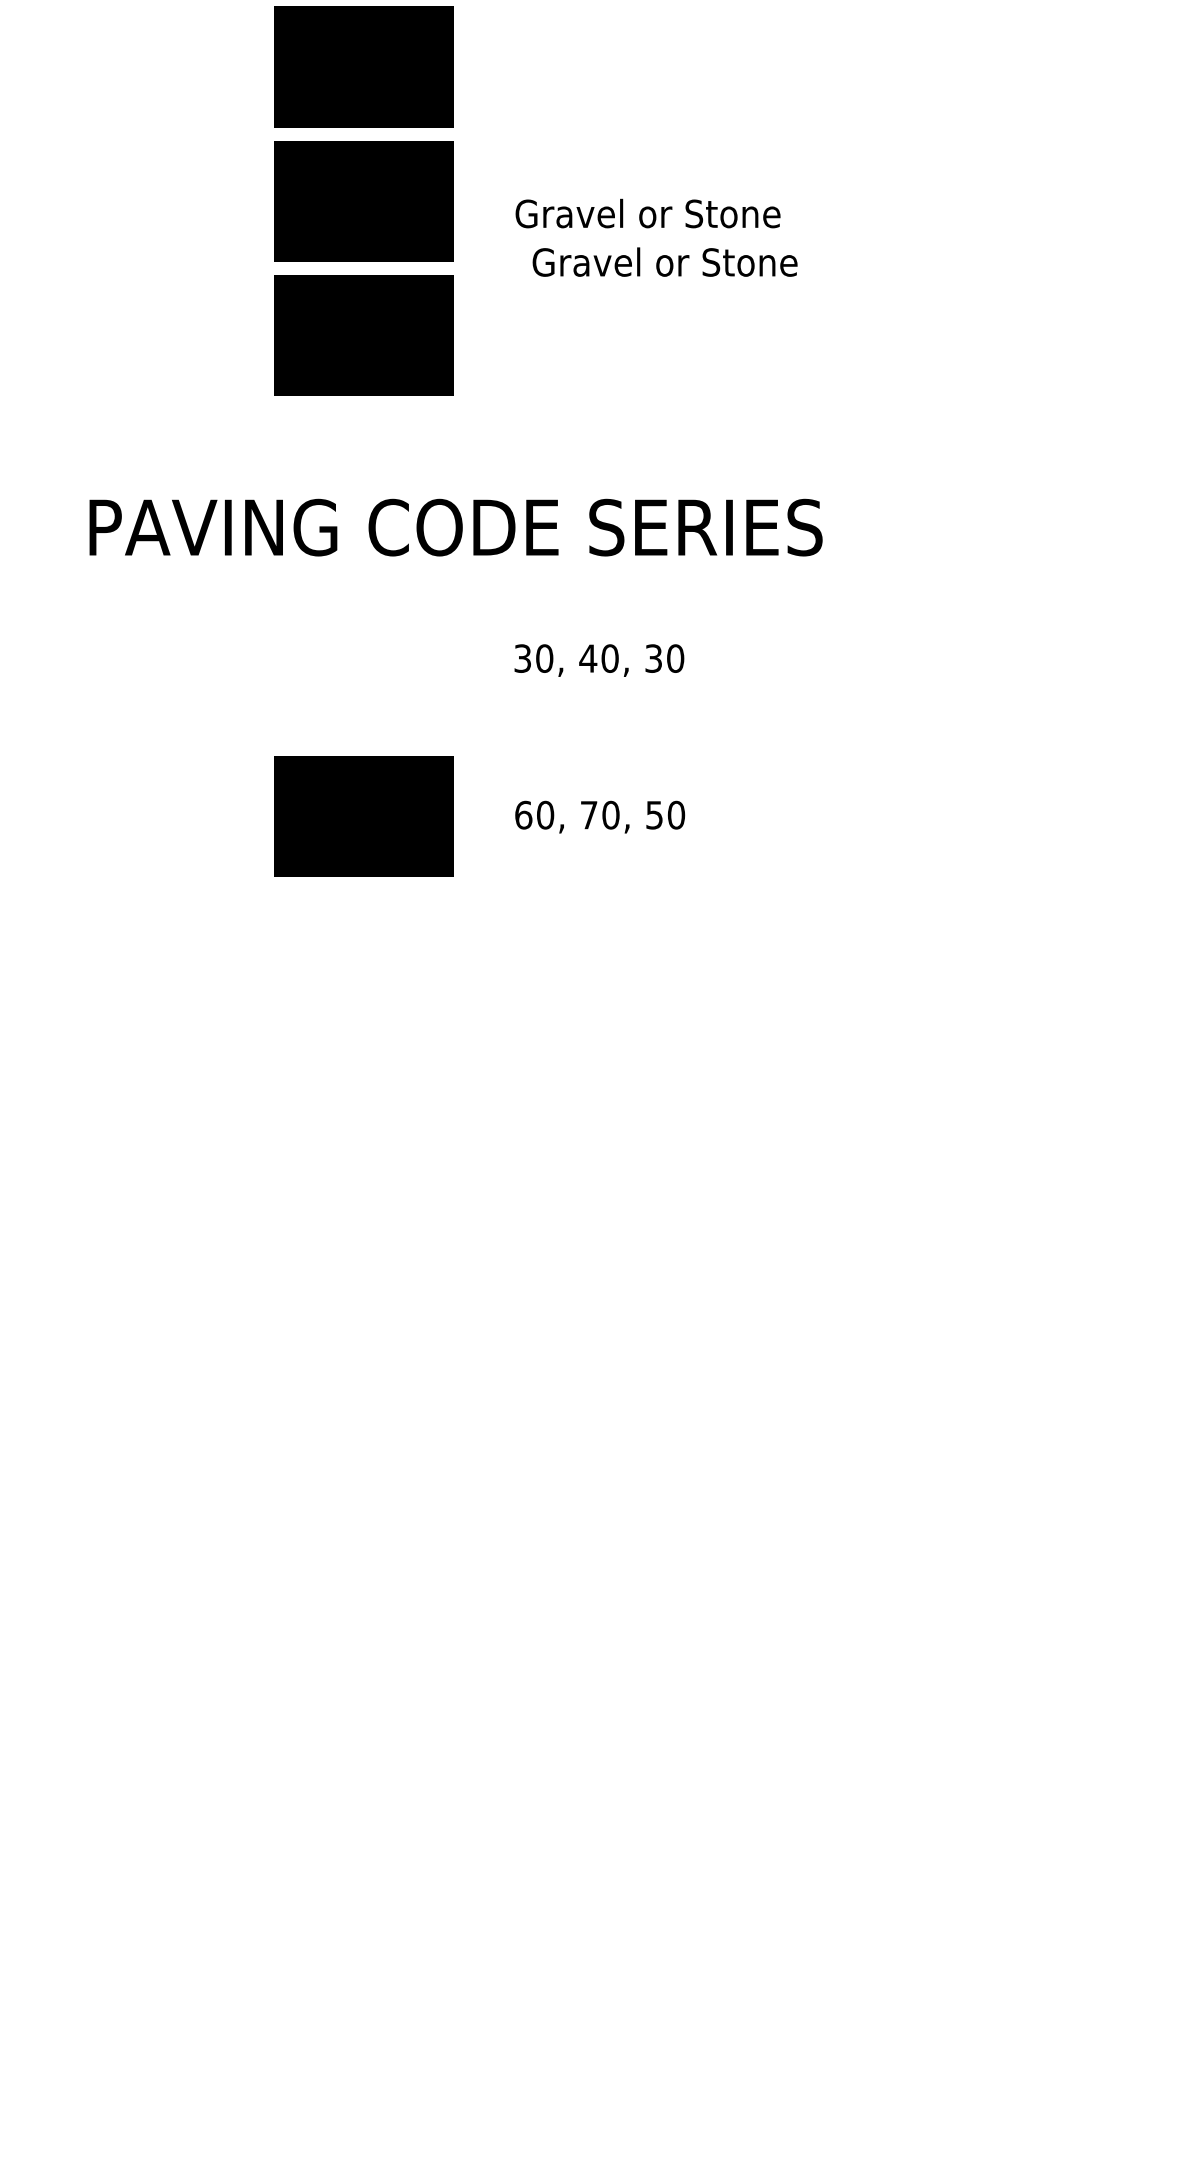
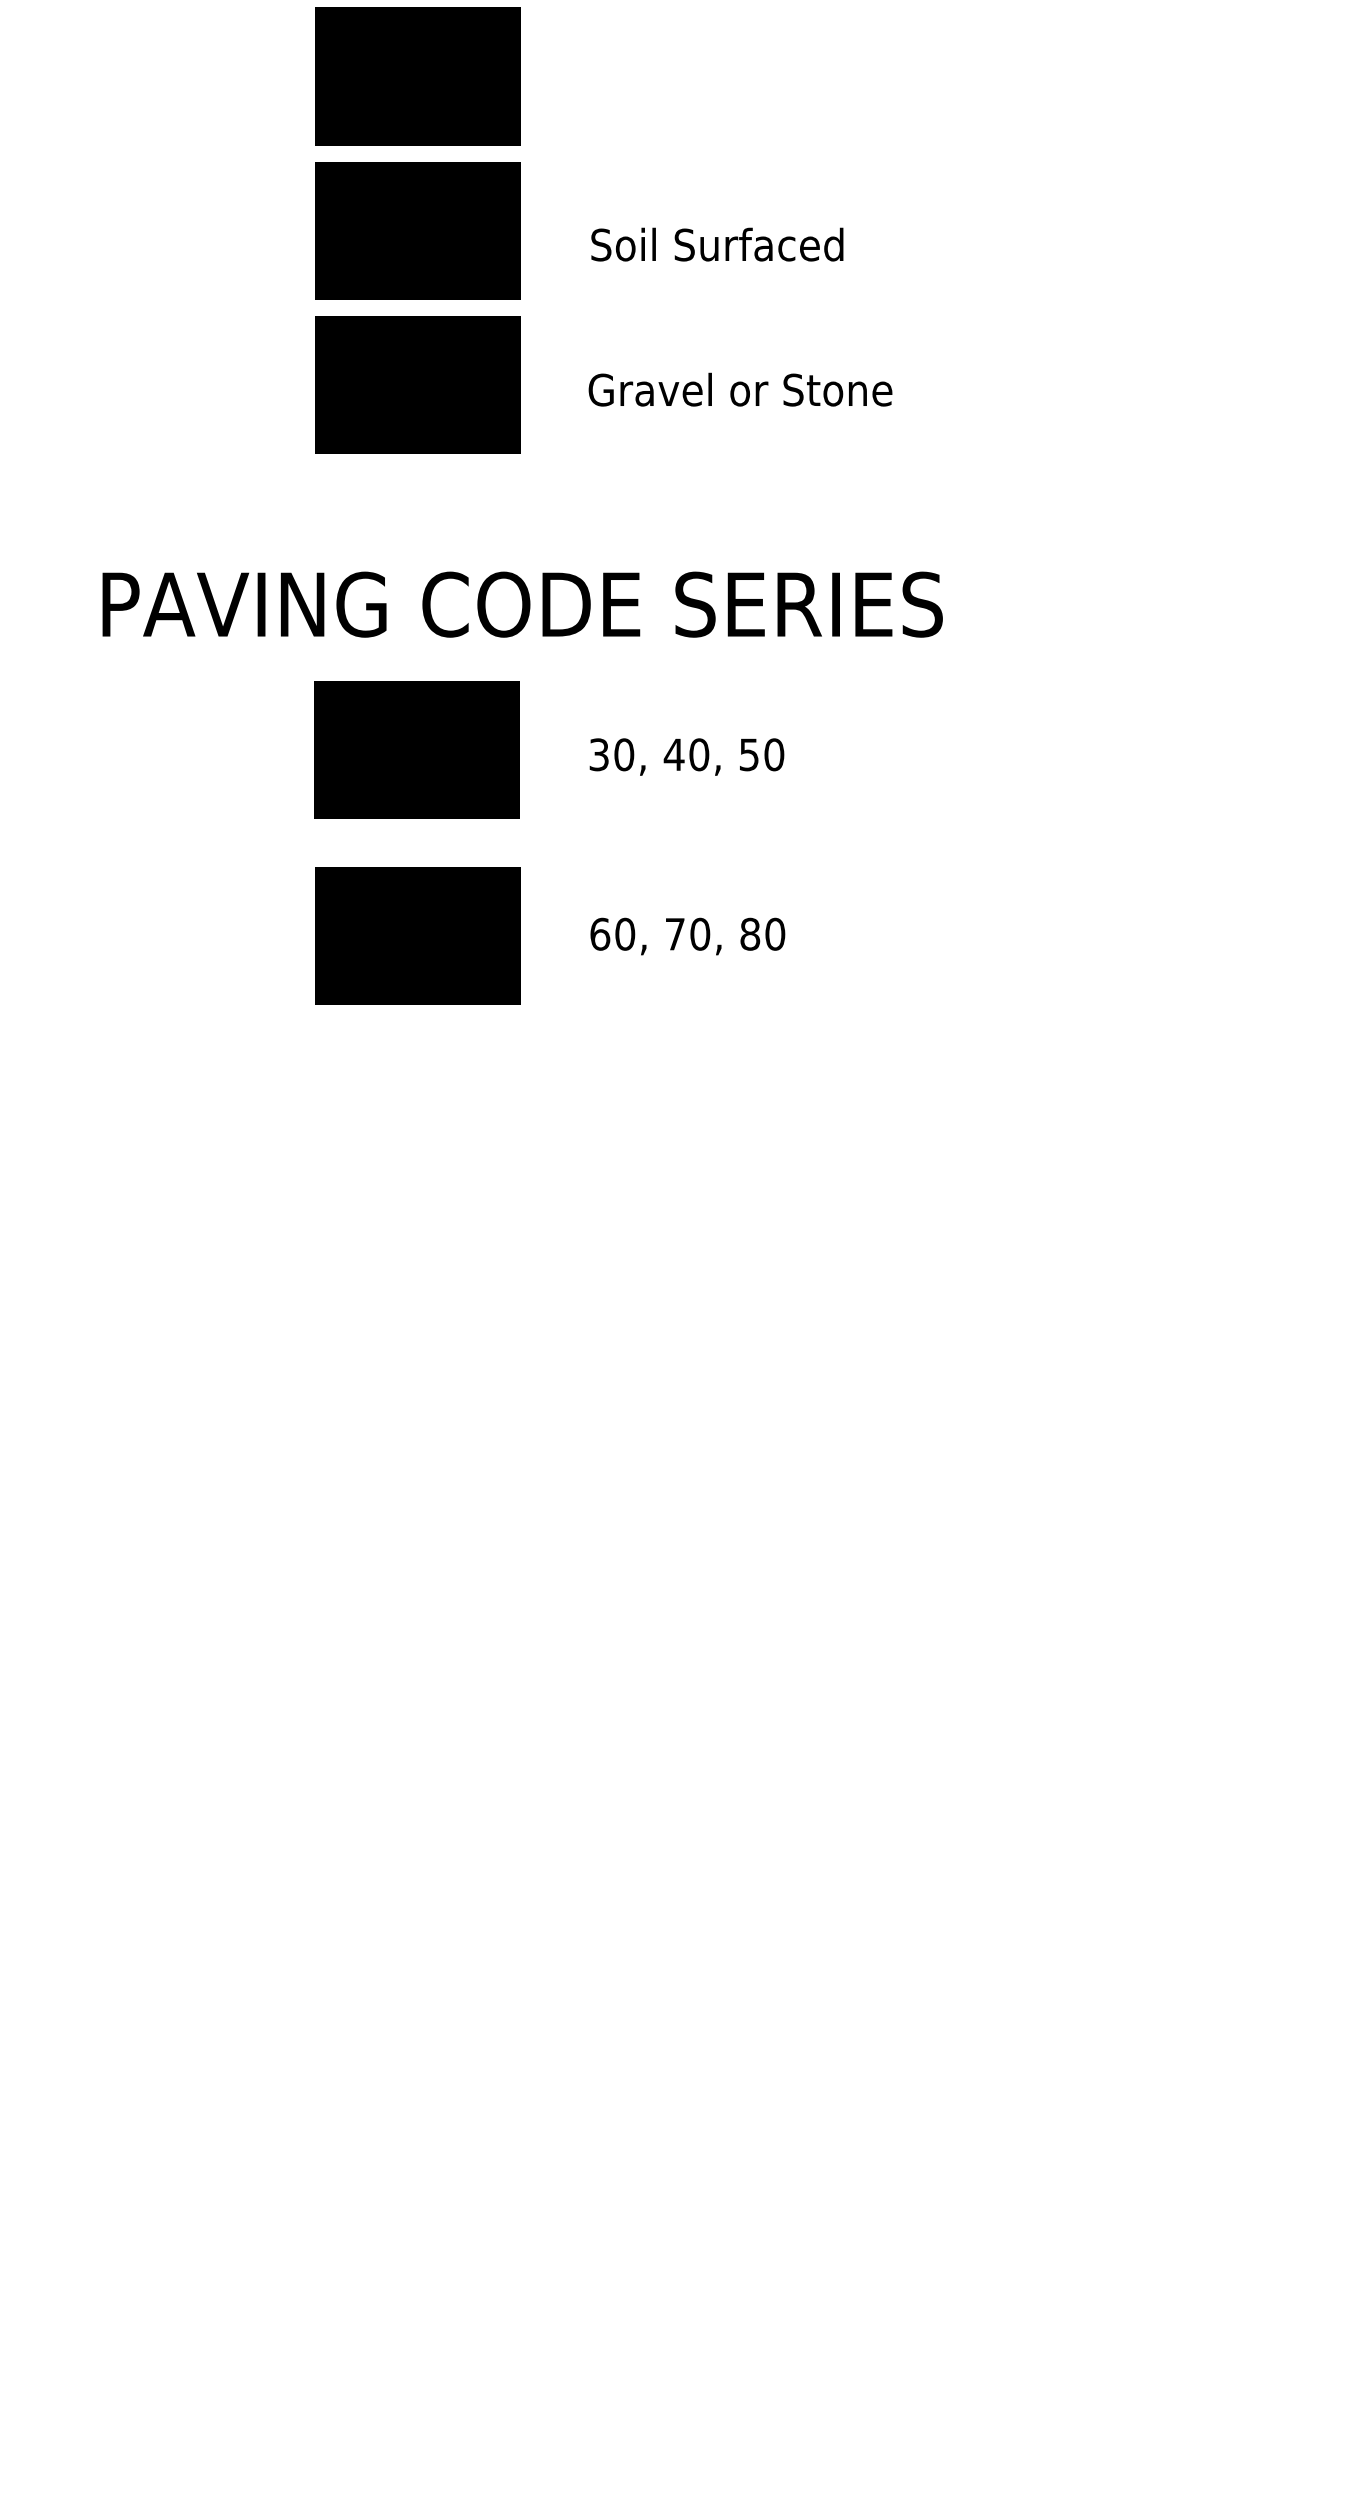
text: (647, 213) -> (742, 244), Gravel or Stone -> Soil Surfaced
text: (664, 261) -> (739, 388), moved
part: (363, 654) -> (416, 750), added
text: (653, 658) -> (748, 754), 30 -> 50
text: (654, 814) -> (750, 933), 50 -> 80

